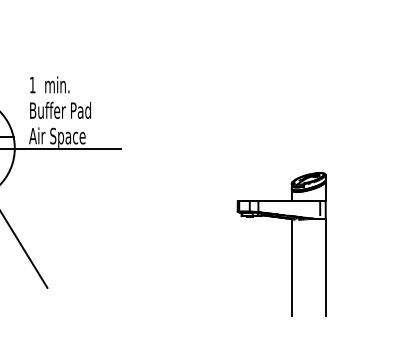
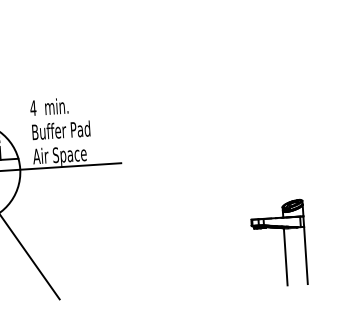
text: (32, 85) -> (33, 108), 1 -> 4
part: (281, 243) -> (278, 242), size x0.62

